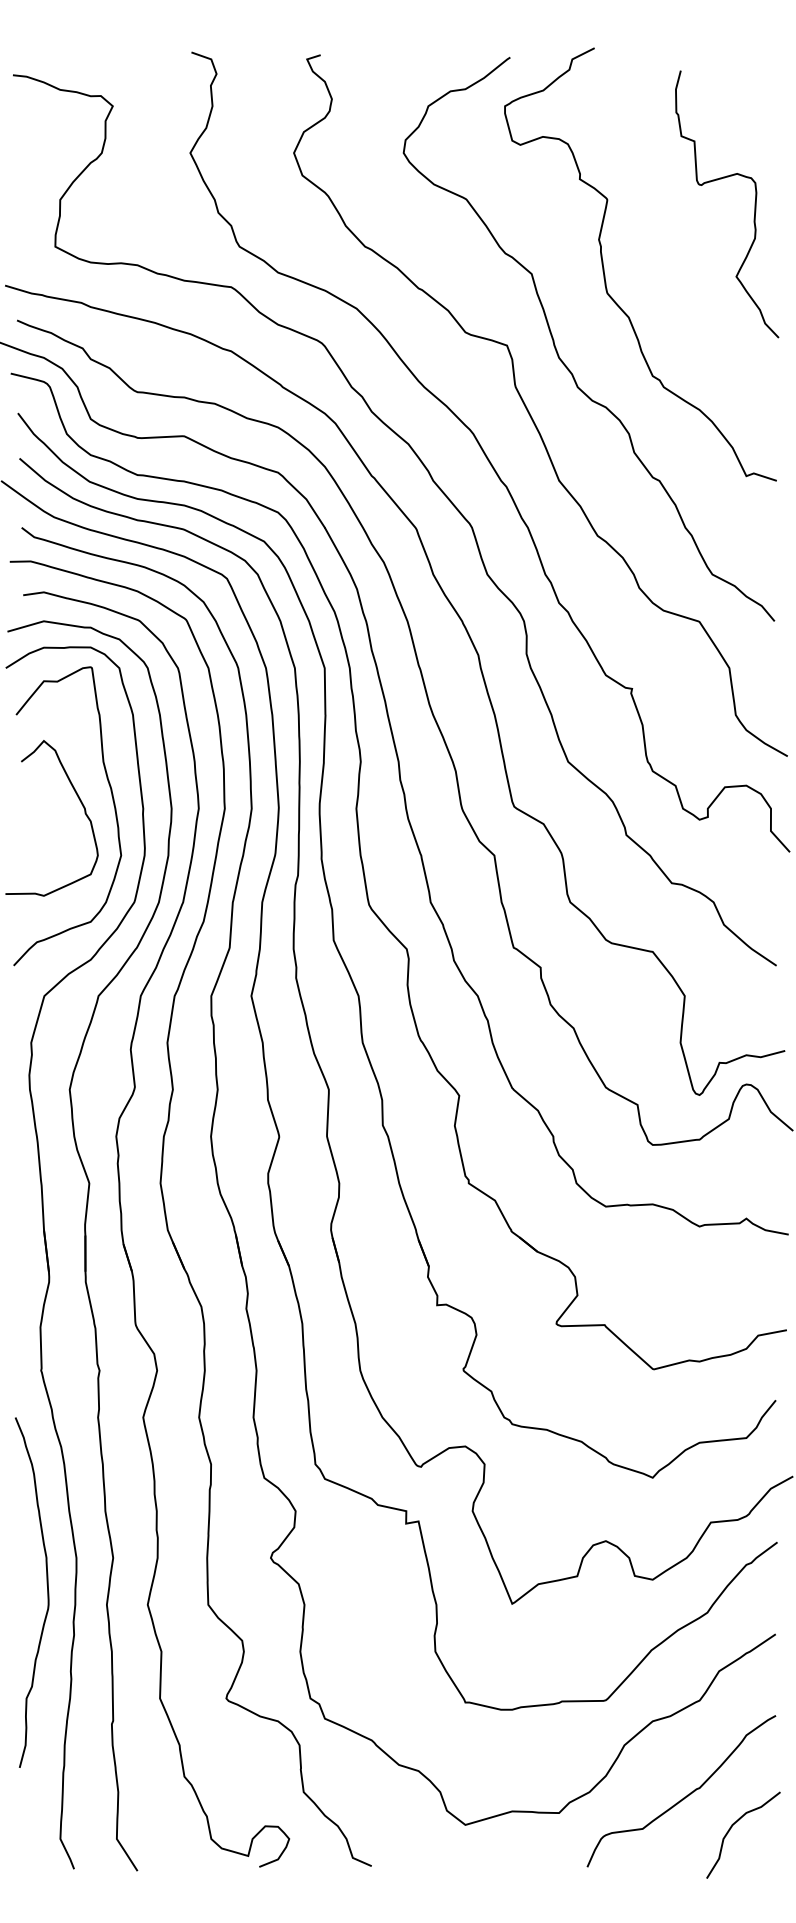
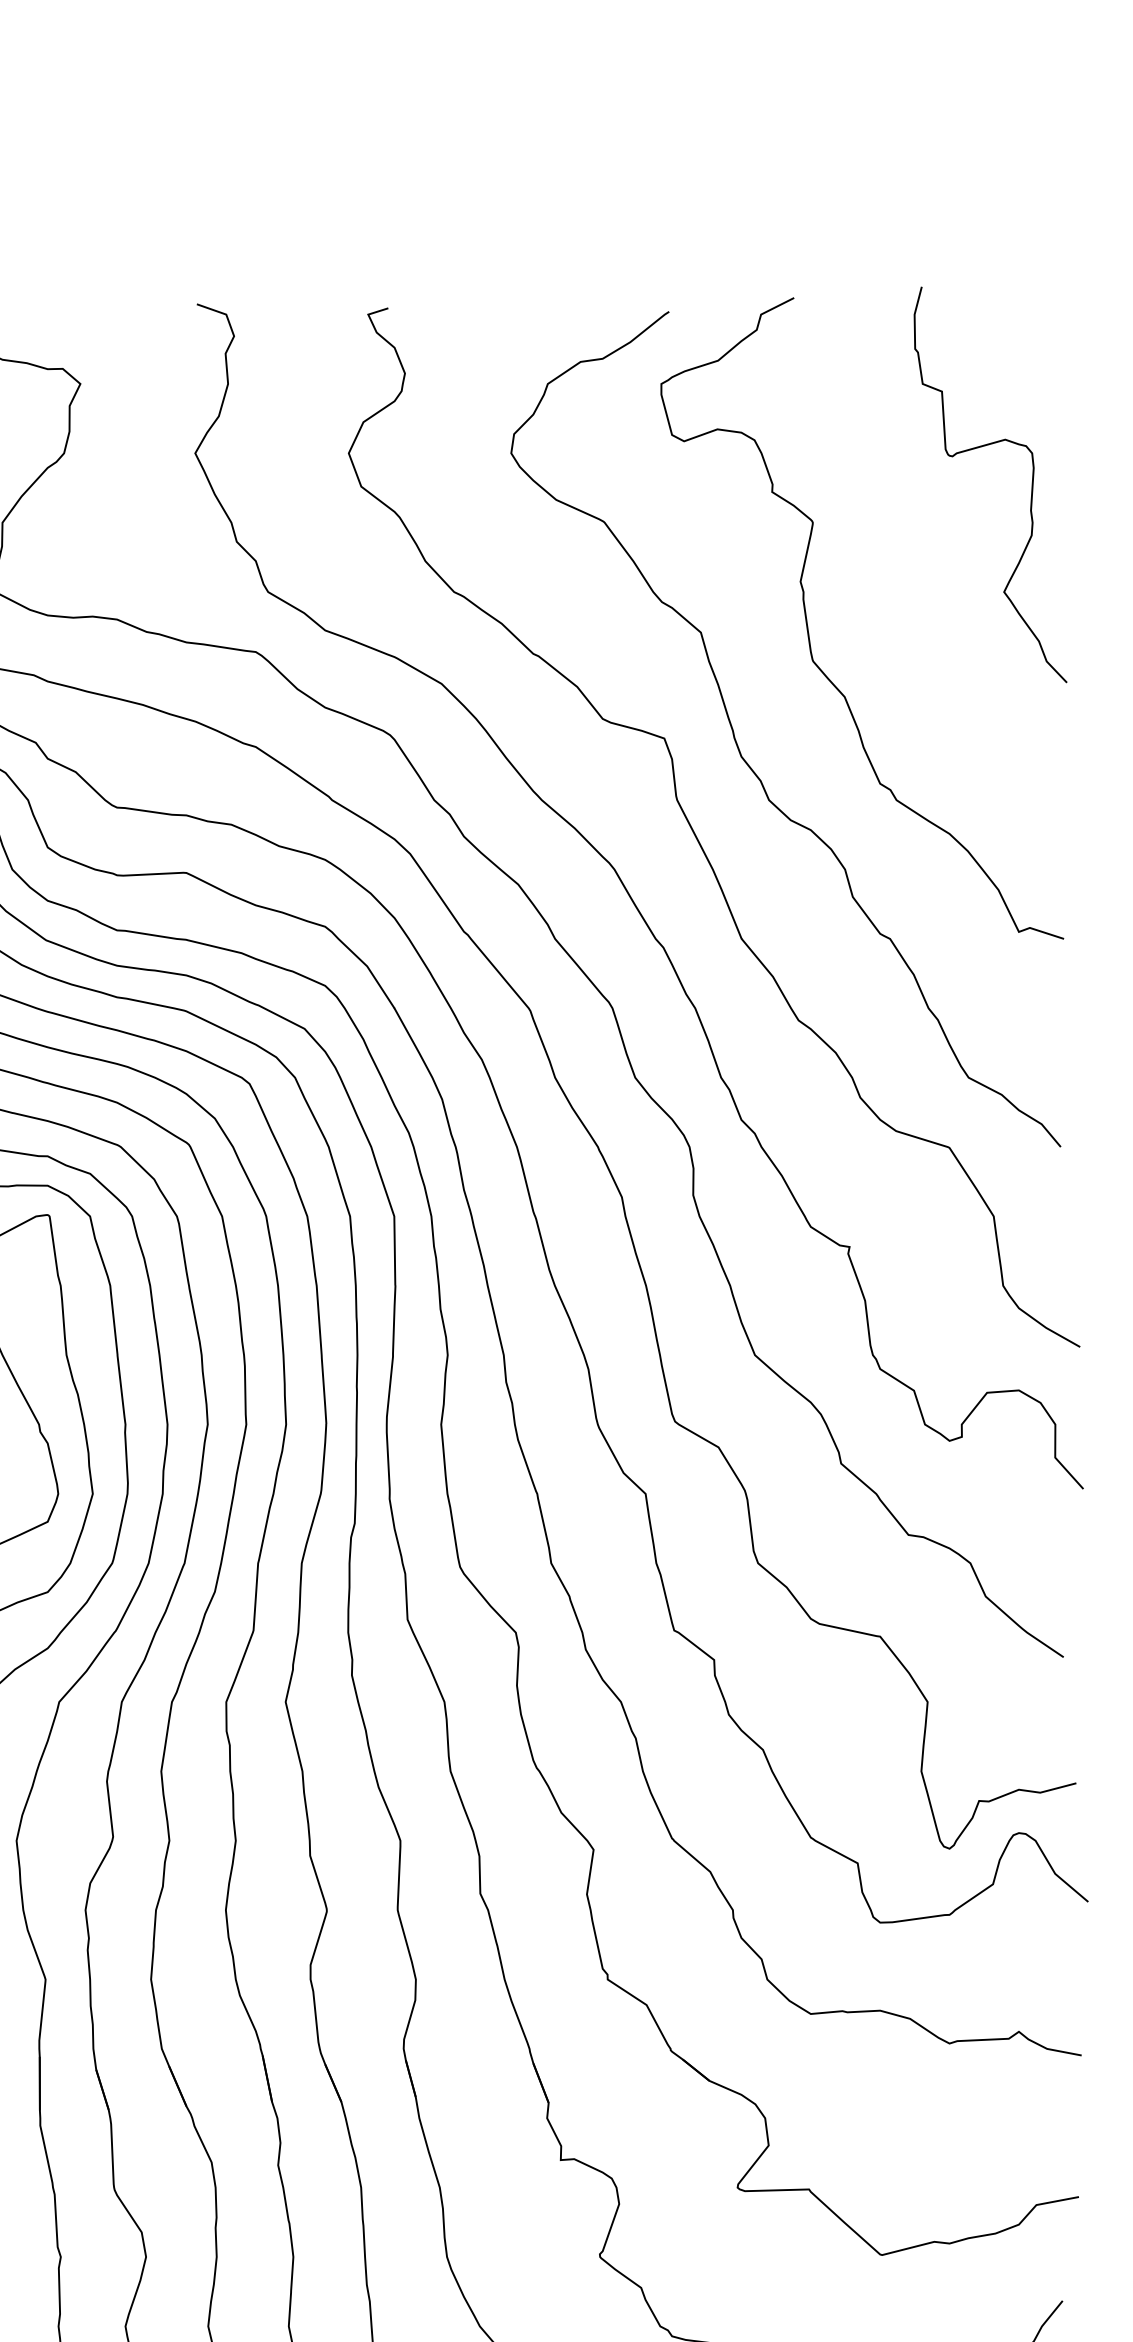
curve: (721, 179) -> (982, 448), moved

